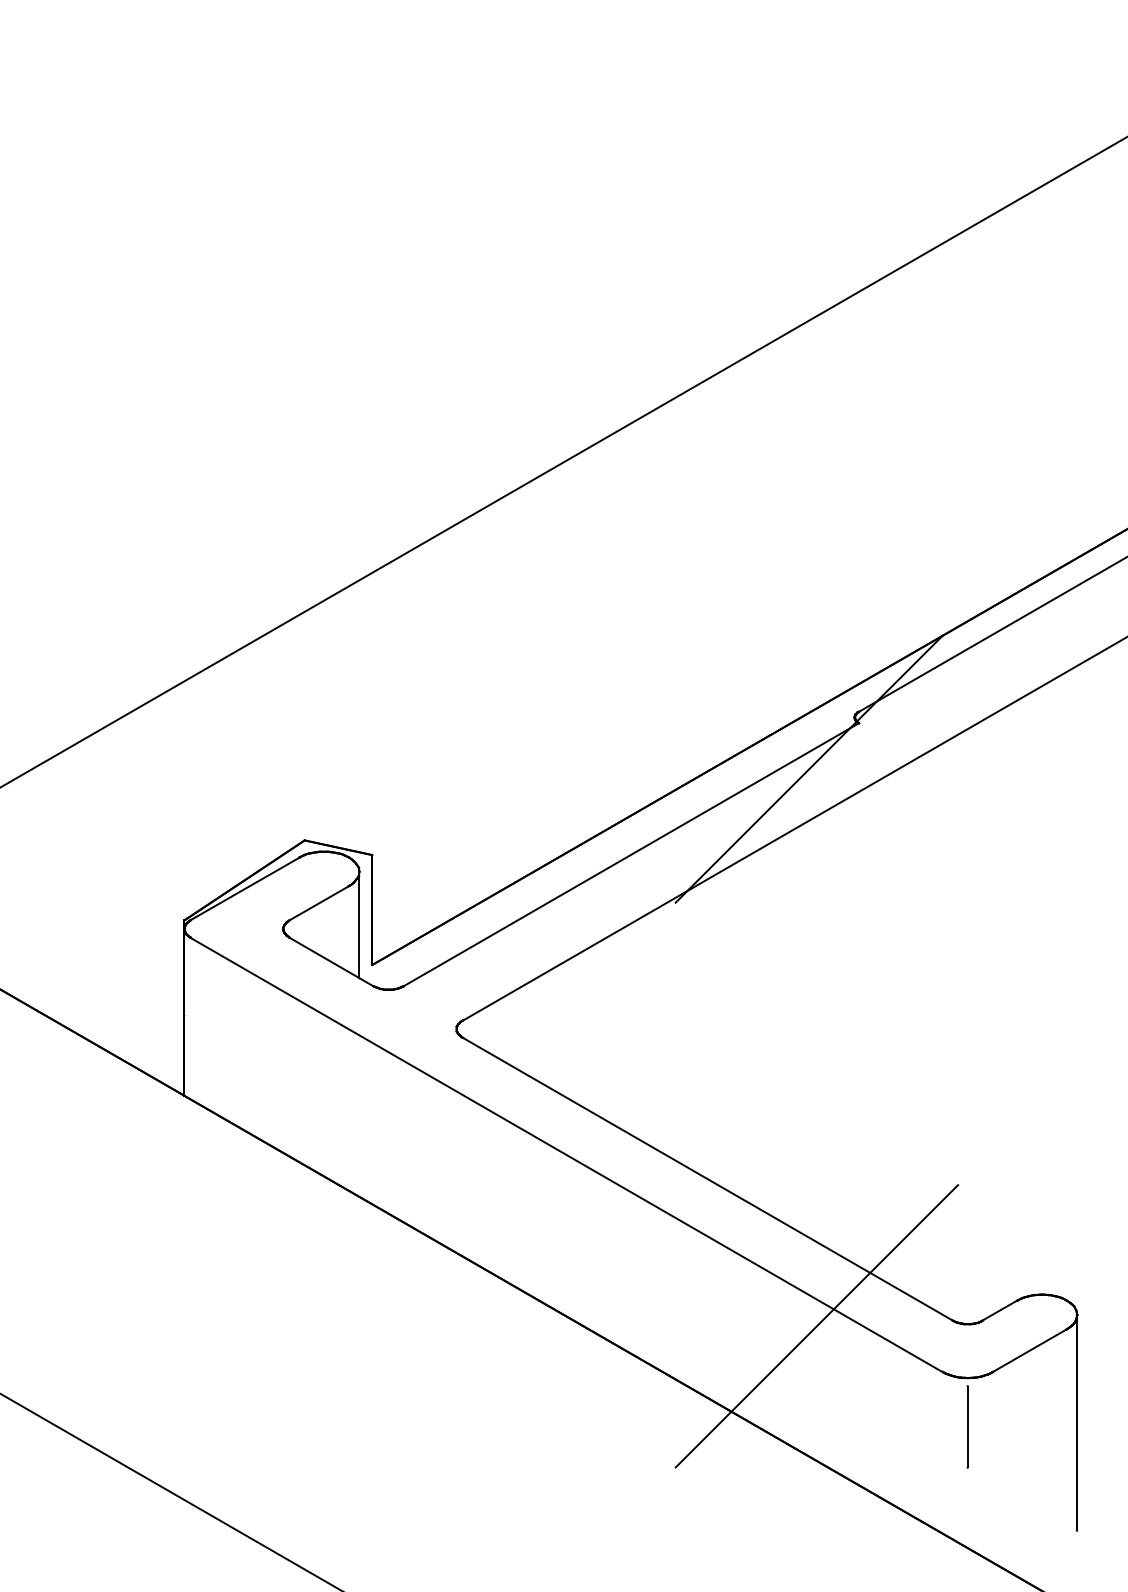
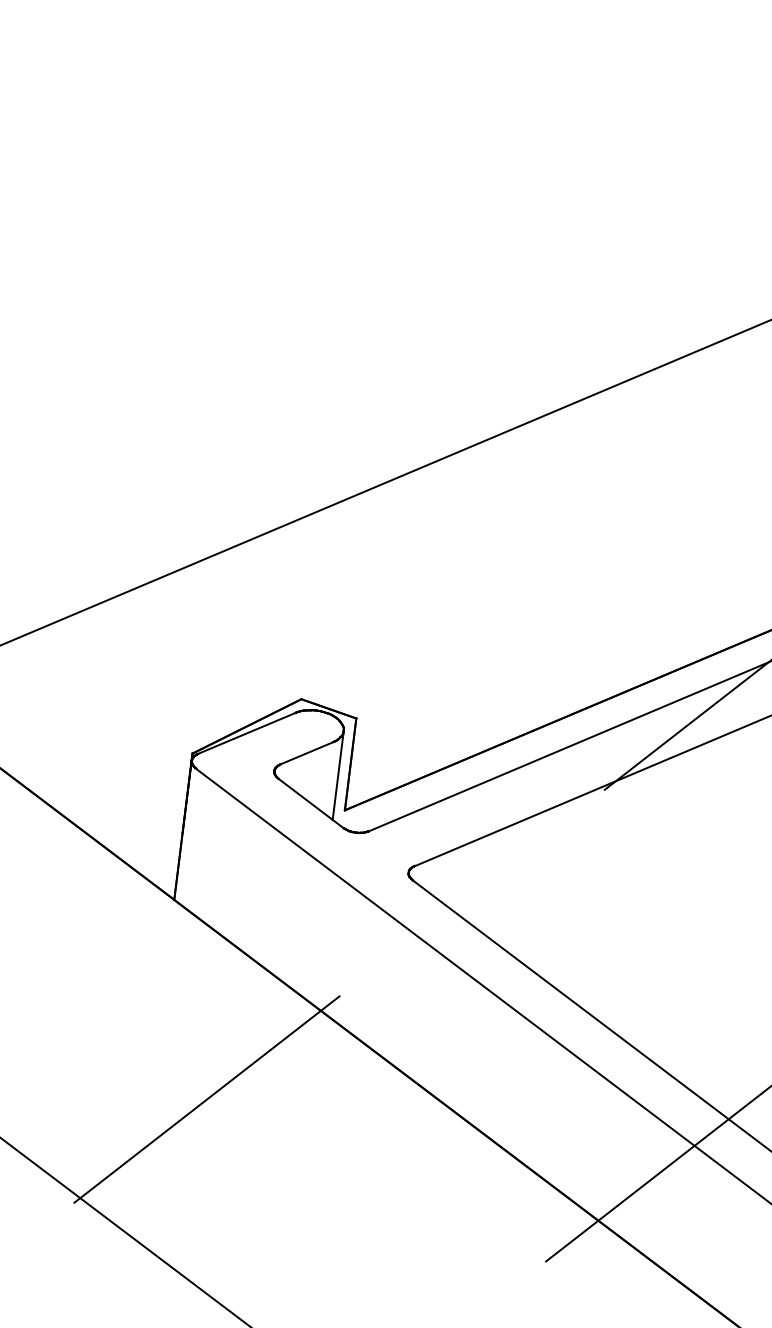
line: (251, 1326) -> (206, 1099), added

